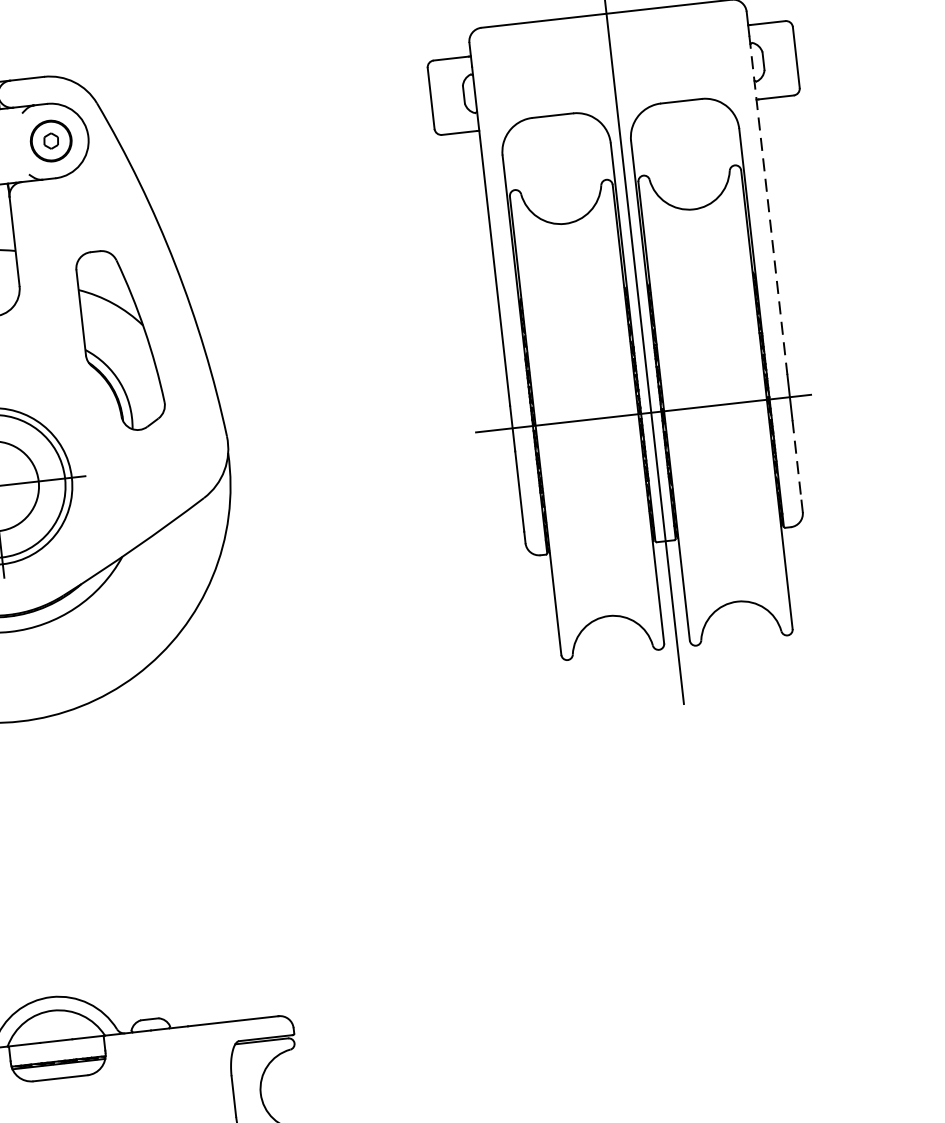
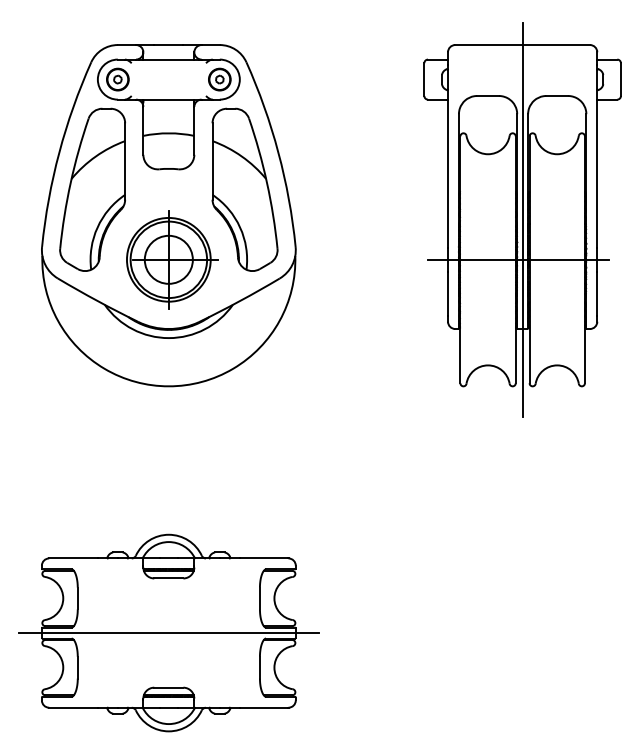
line: (768, 207) -> (597, 157), dashed -> solid
part: (119, 340) -> (244, 189), size x1.67
line: (797, 459) -> (597, 293), dashed -> solid

